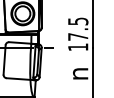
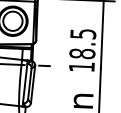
text: (78, 36) -> (82, 53), 17.5 -> 18.5

